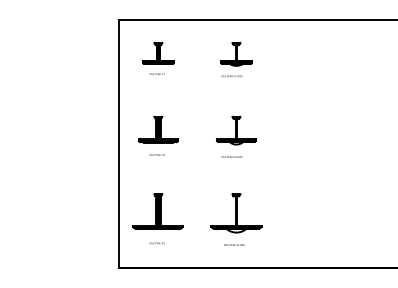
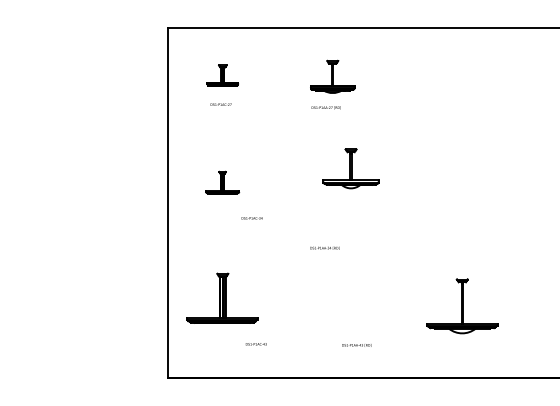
part: (158, 53) -> (222, 75), size x0.7
part: (157, 129) -> (221, 182), size x0.6
part: (236, 130) -> (351, 168), moved
text: (156, 154) -> (251, 217), moved
text: (231, 156) -> (324, 247), moved
part: (236, 213) -> (462, 306), moved
text: (156, 243) -> (255, 344), moved
text: (234, 244) -> (356, 344), moved

